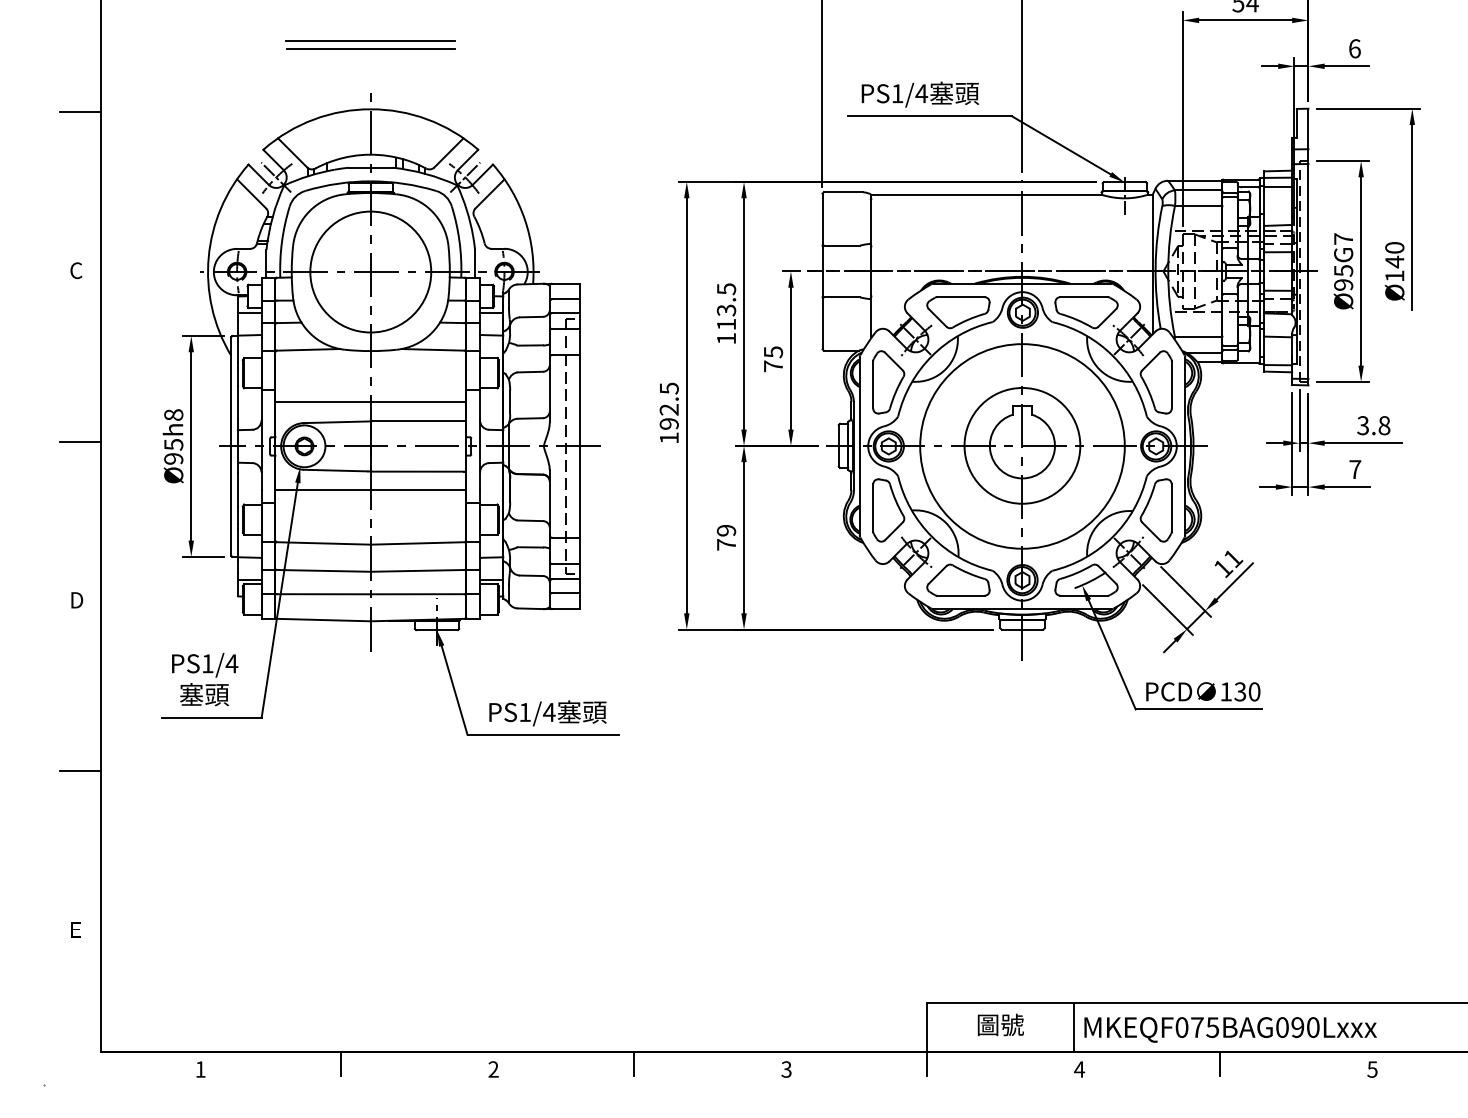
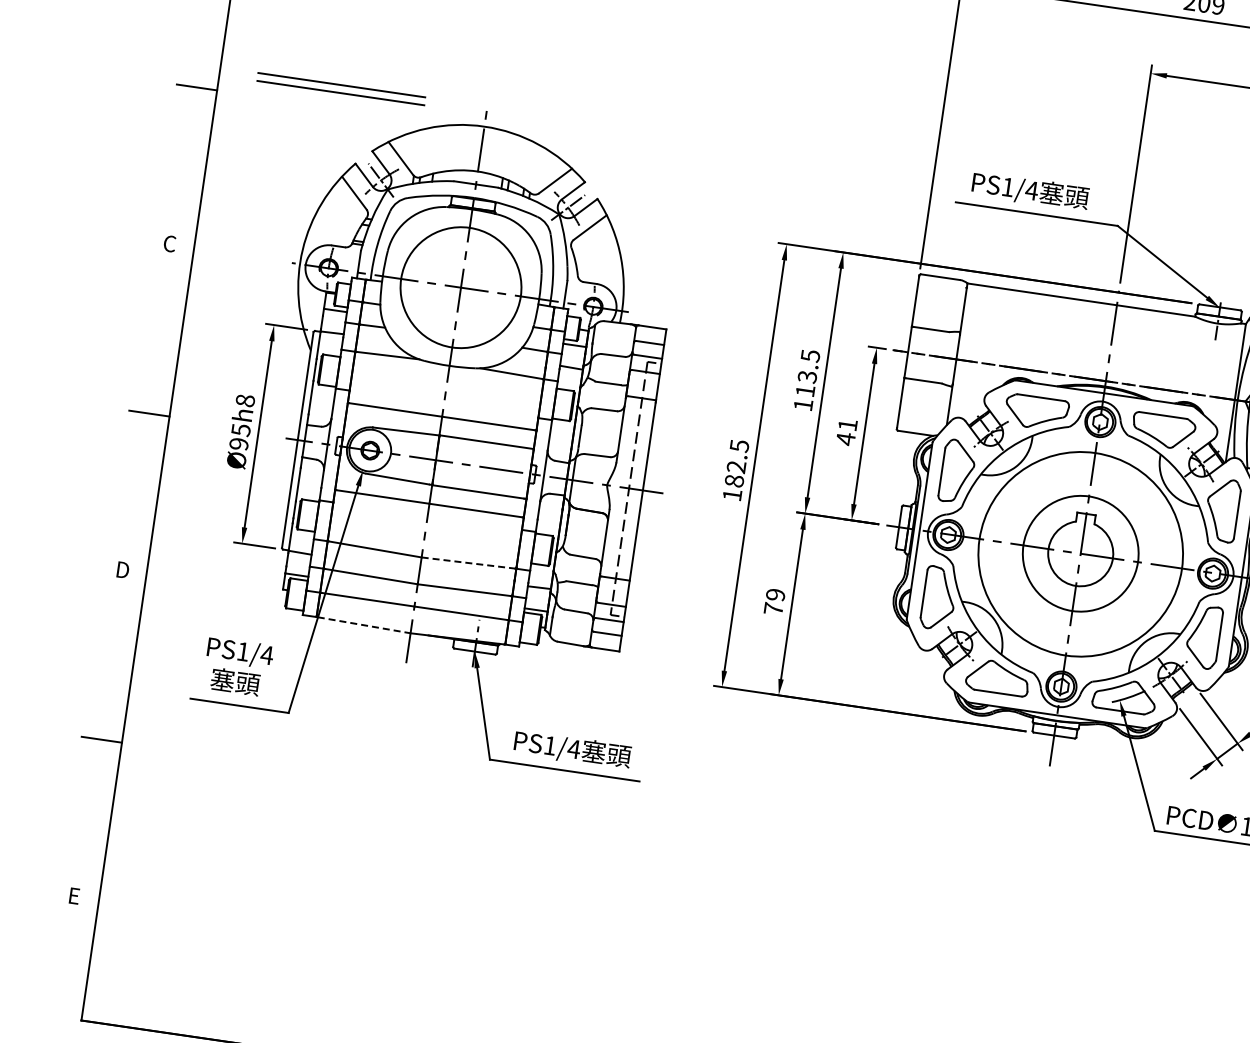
part: (370, 44) -> (341, 88), moved
text: (773, 359) -> (846, 432), 75 -> 41
text: (668, 423) -> (733, 480), 192.5 -> 182.5
line: (418, 543) -> (469, 563), solid -> dashed
line: (324, 620) -> (364, 625), solid -> dashed

